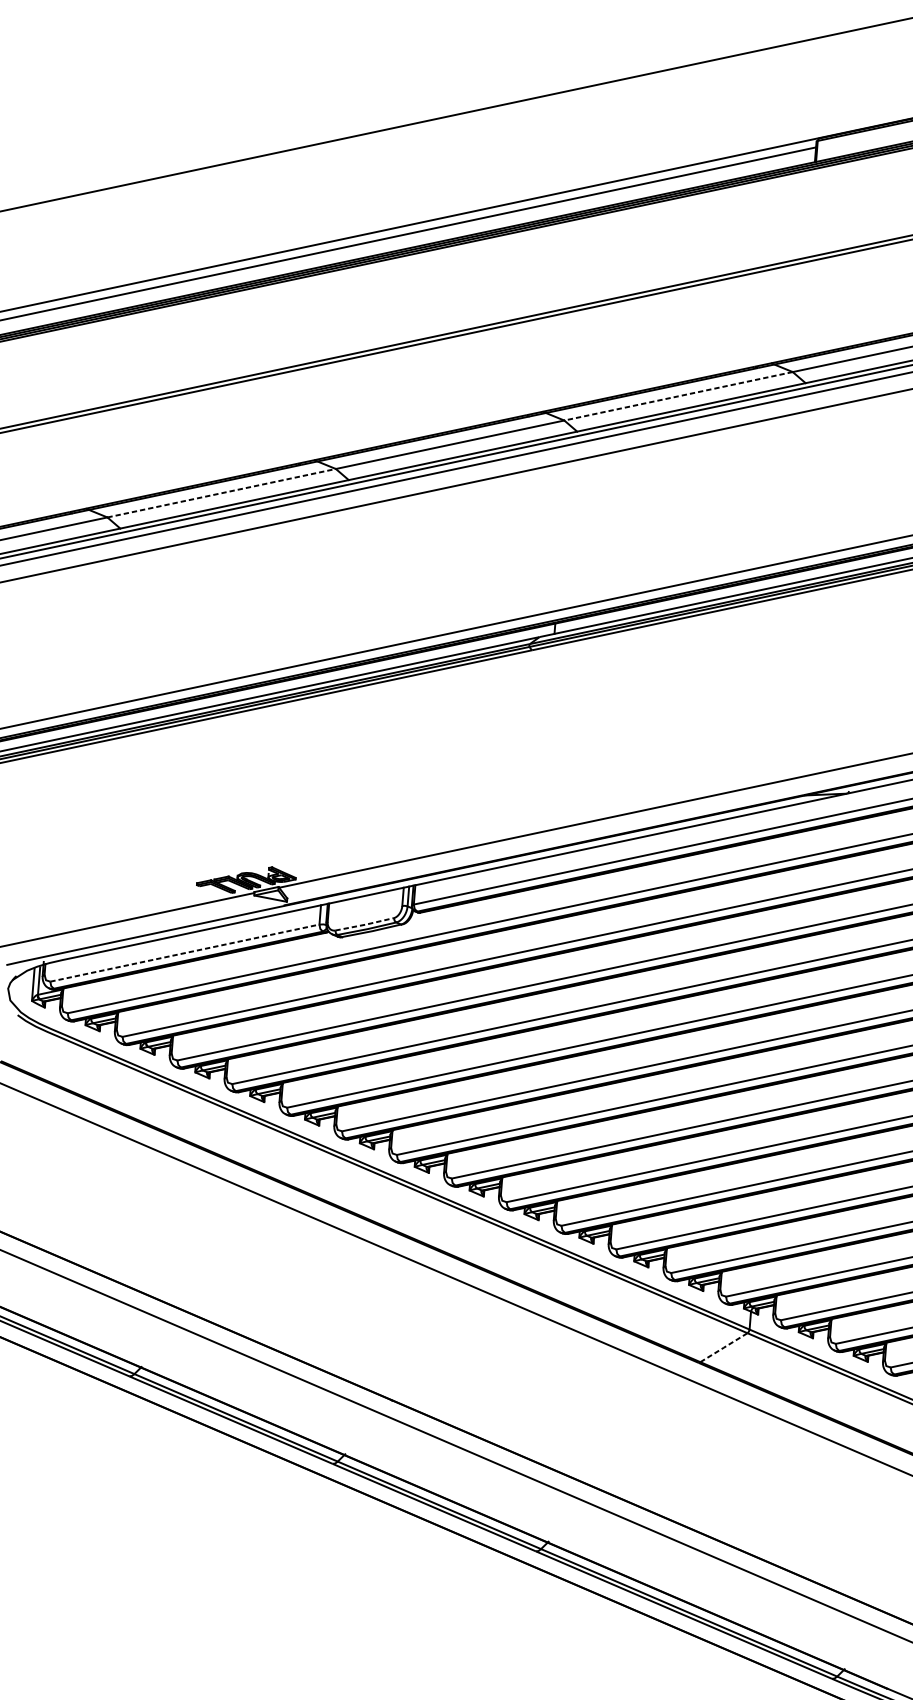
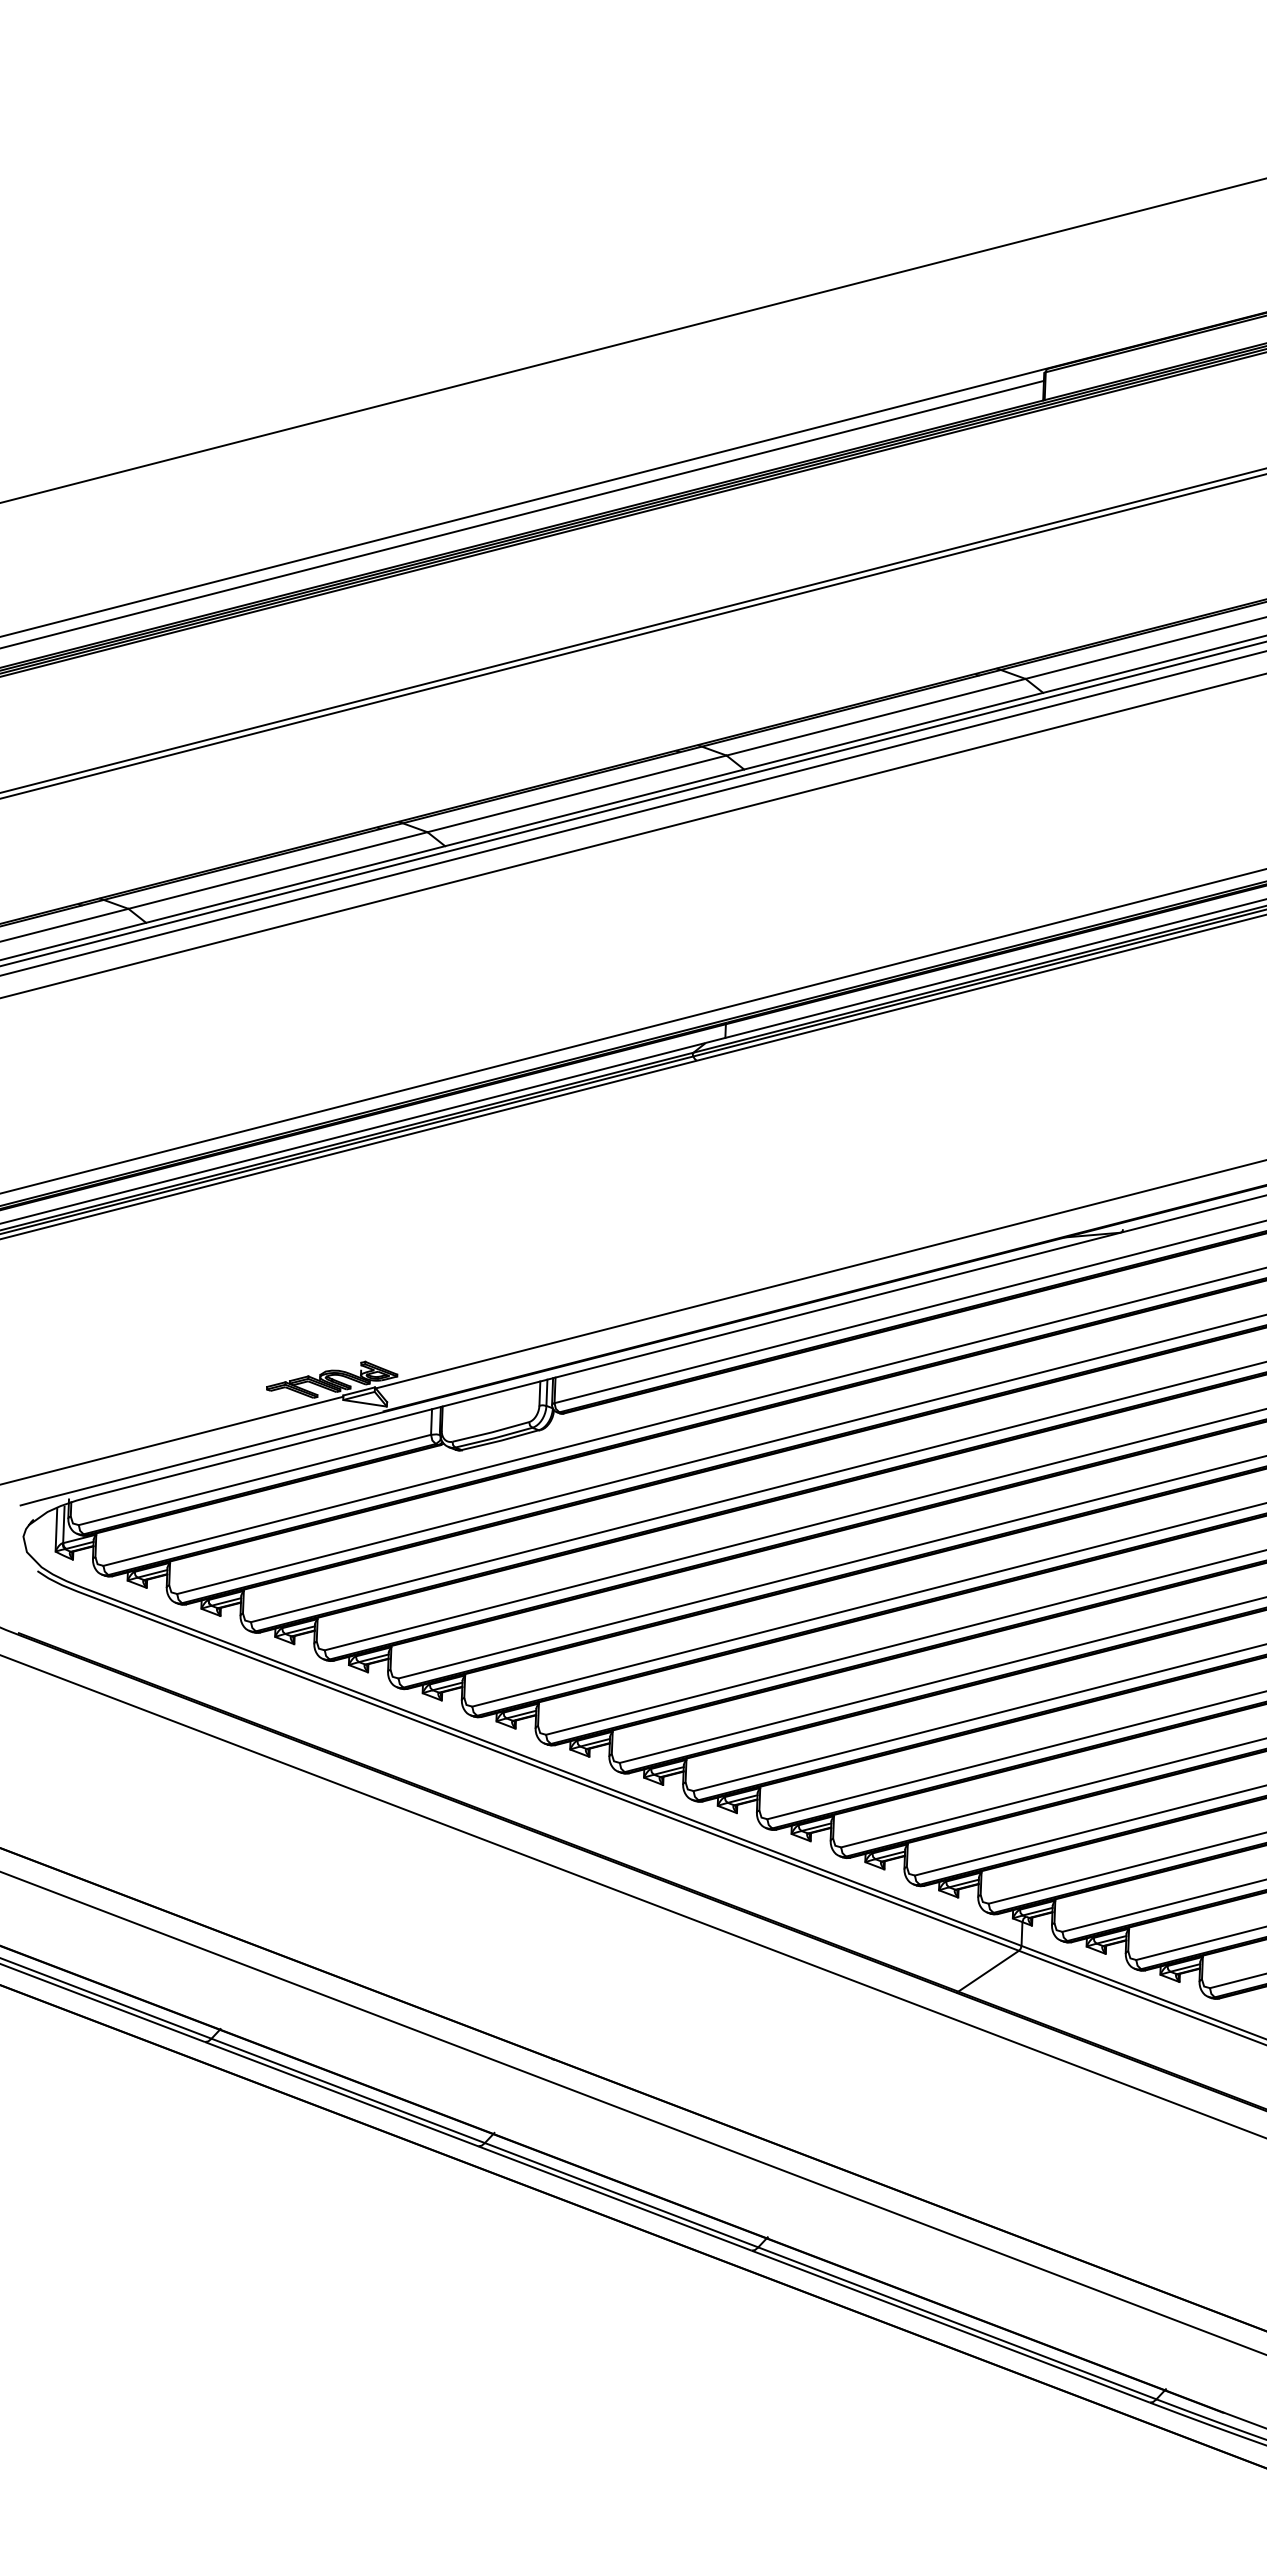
line: (678, 396) -> (876, 717), dashed -> solid
line: (222, 493) -> (278, 870), dashed -> solid
line: (365, 924) -> (491, 1432), dashed -> solid
line: (184, 952) -> (254, 1479), dashed -> solid
line: (723, 1347) -> (988, 1971), dashed -> solid

